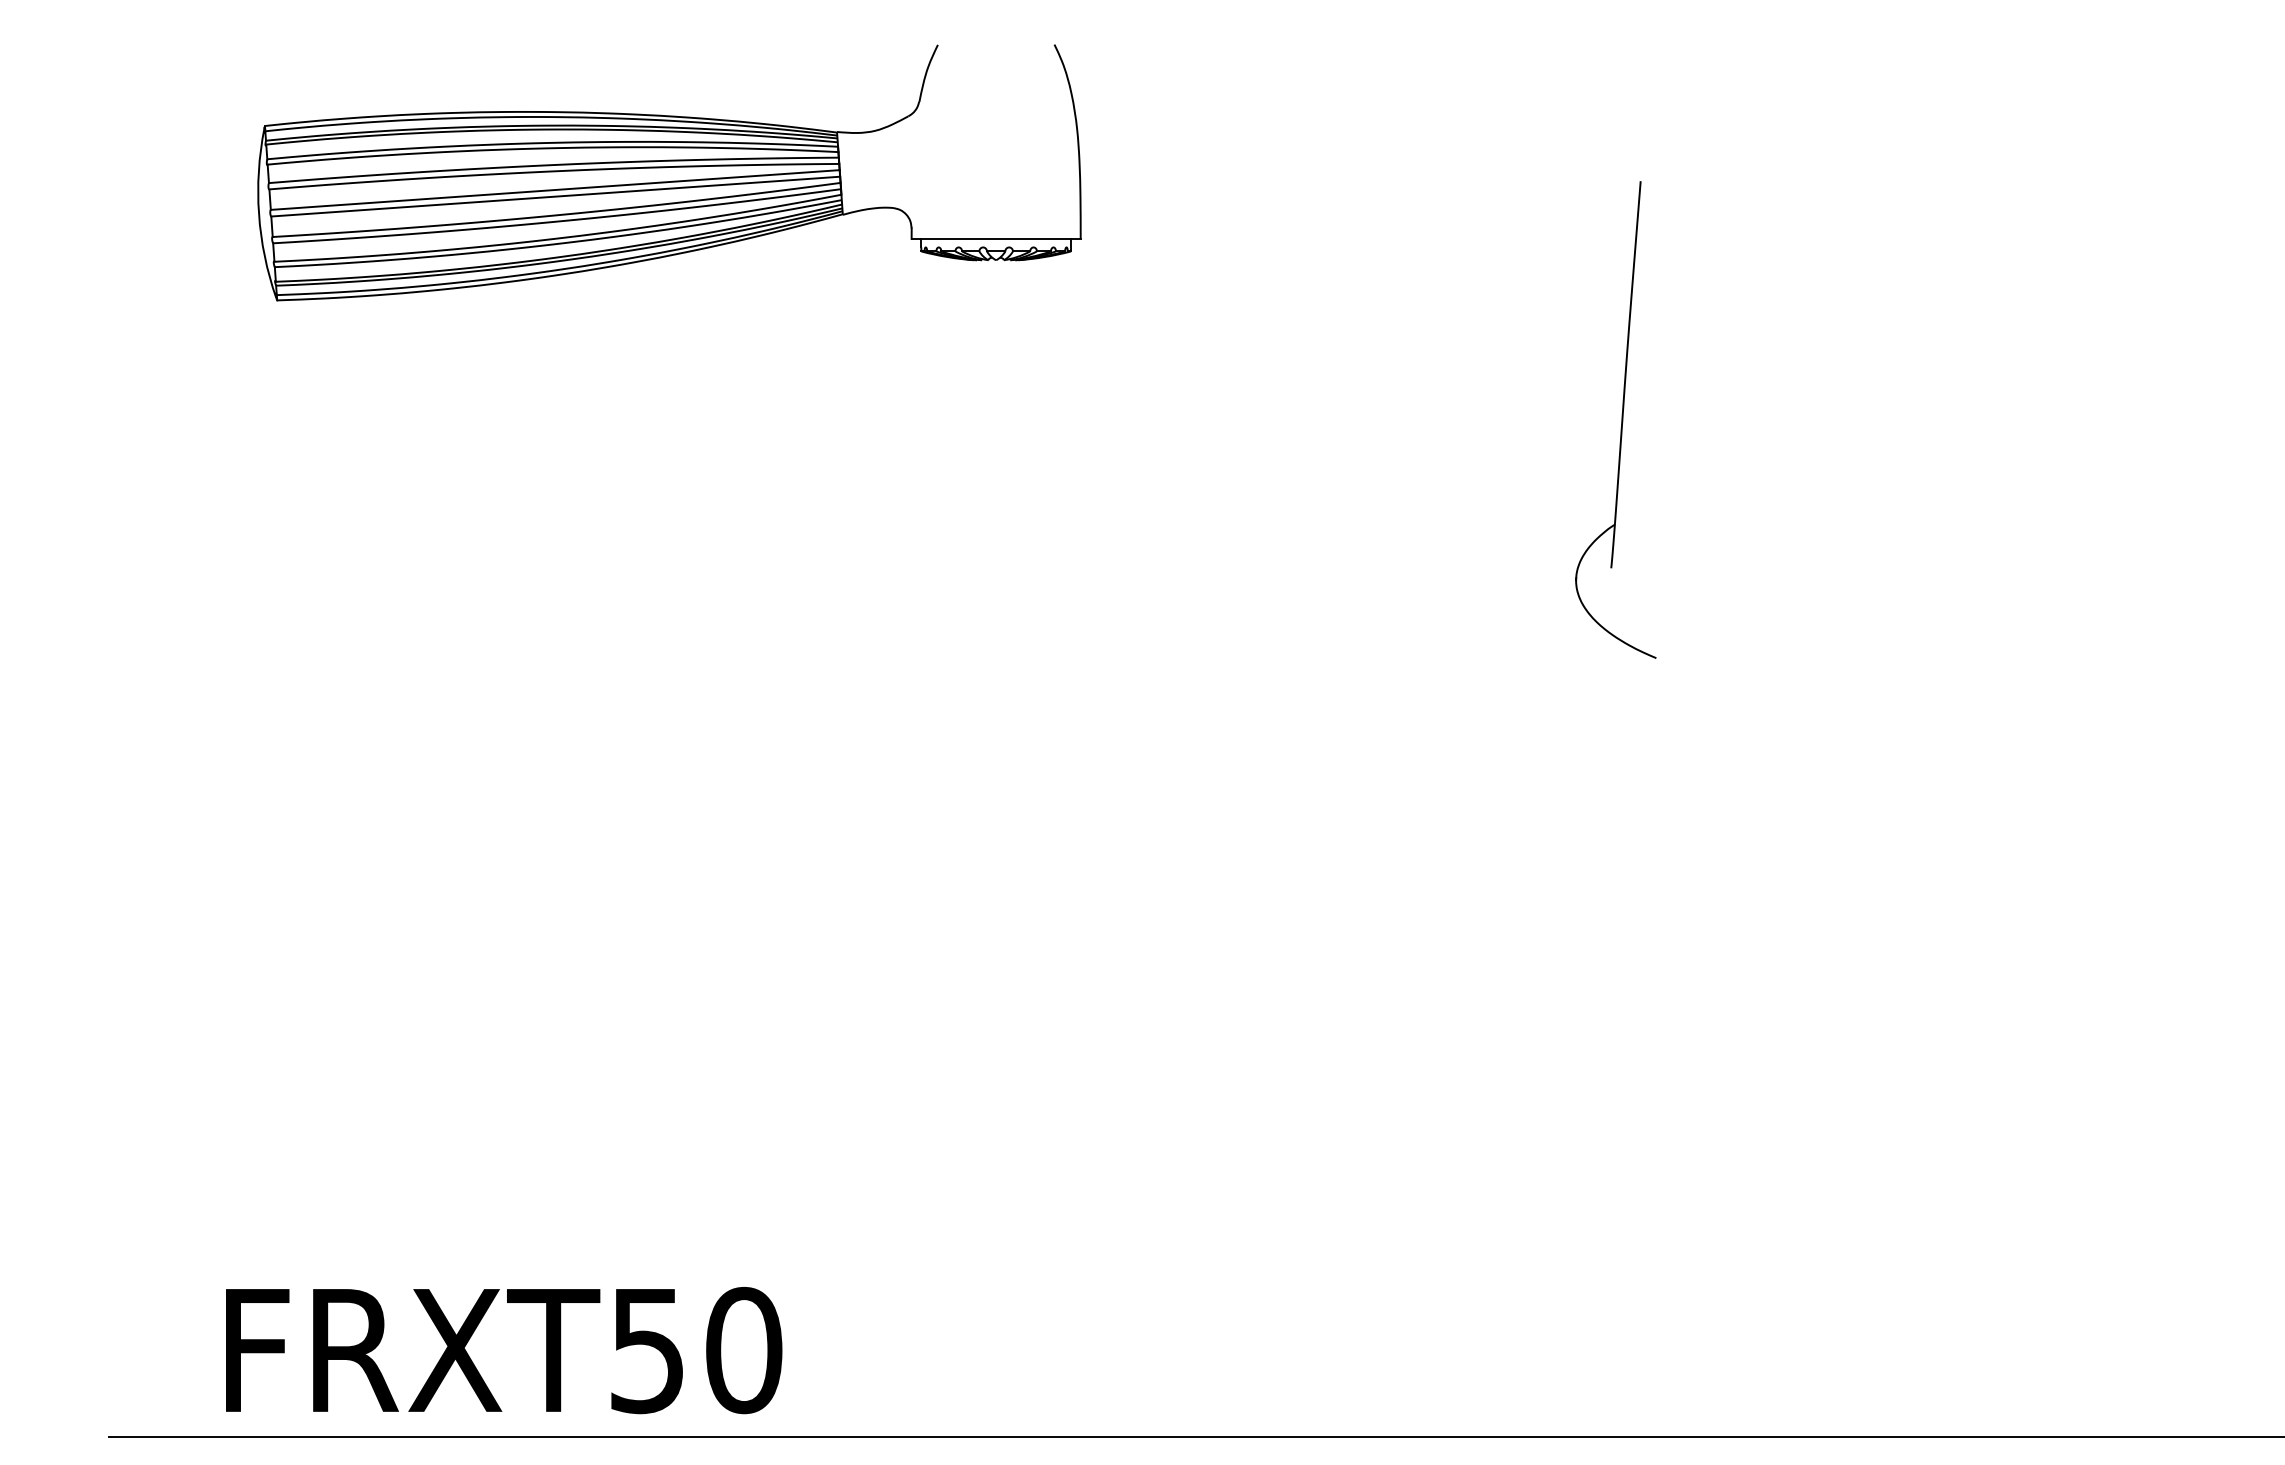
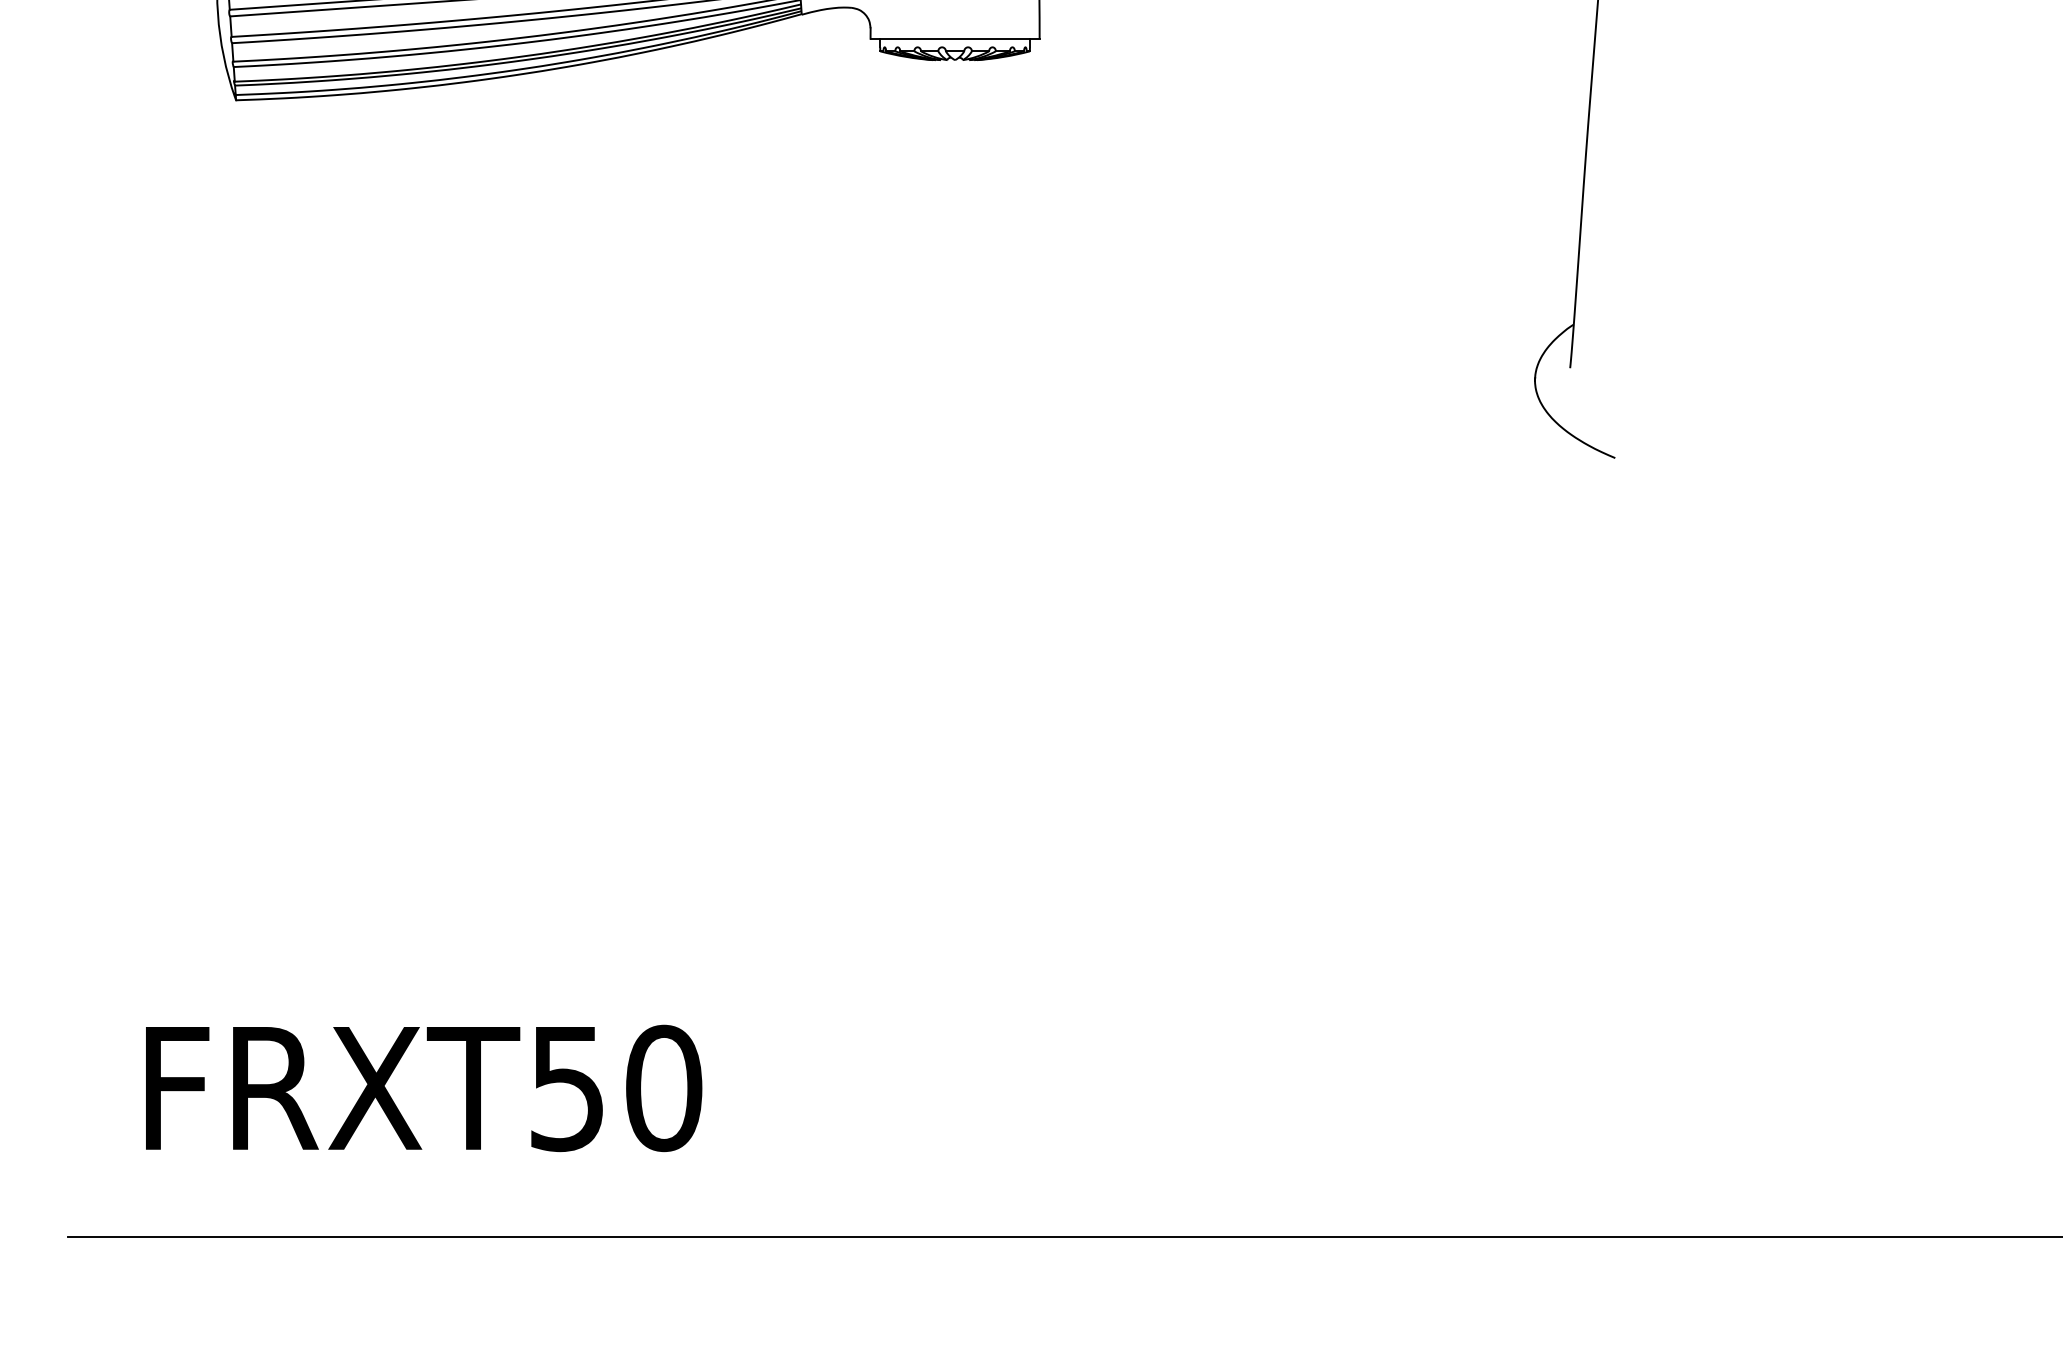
text: (504, 1350) -> (424, 1088), moved

